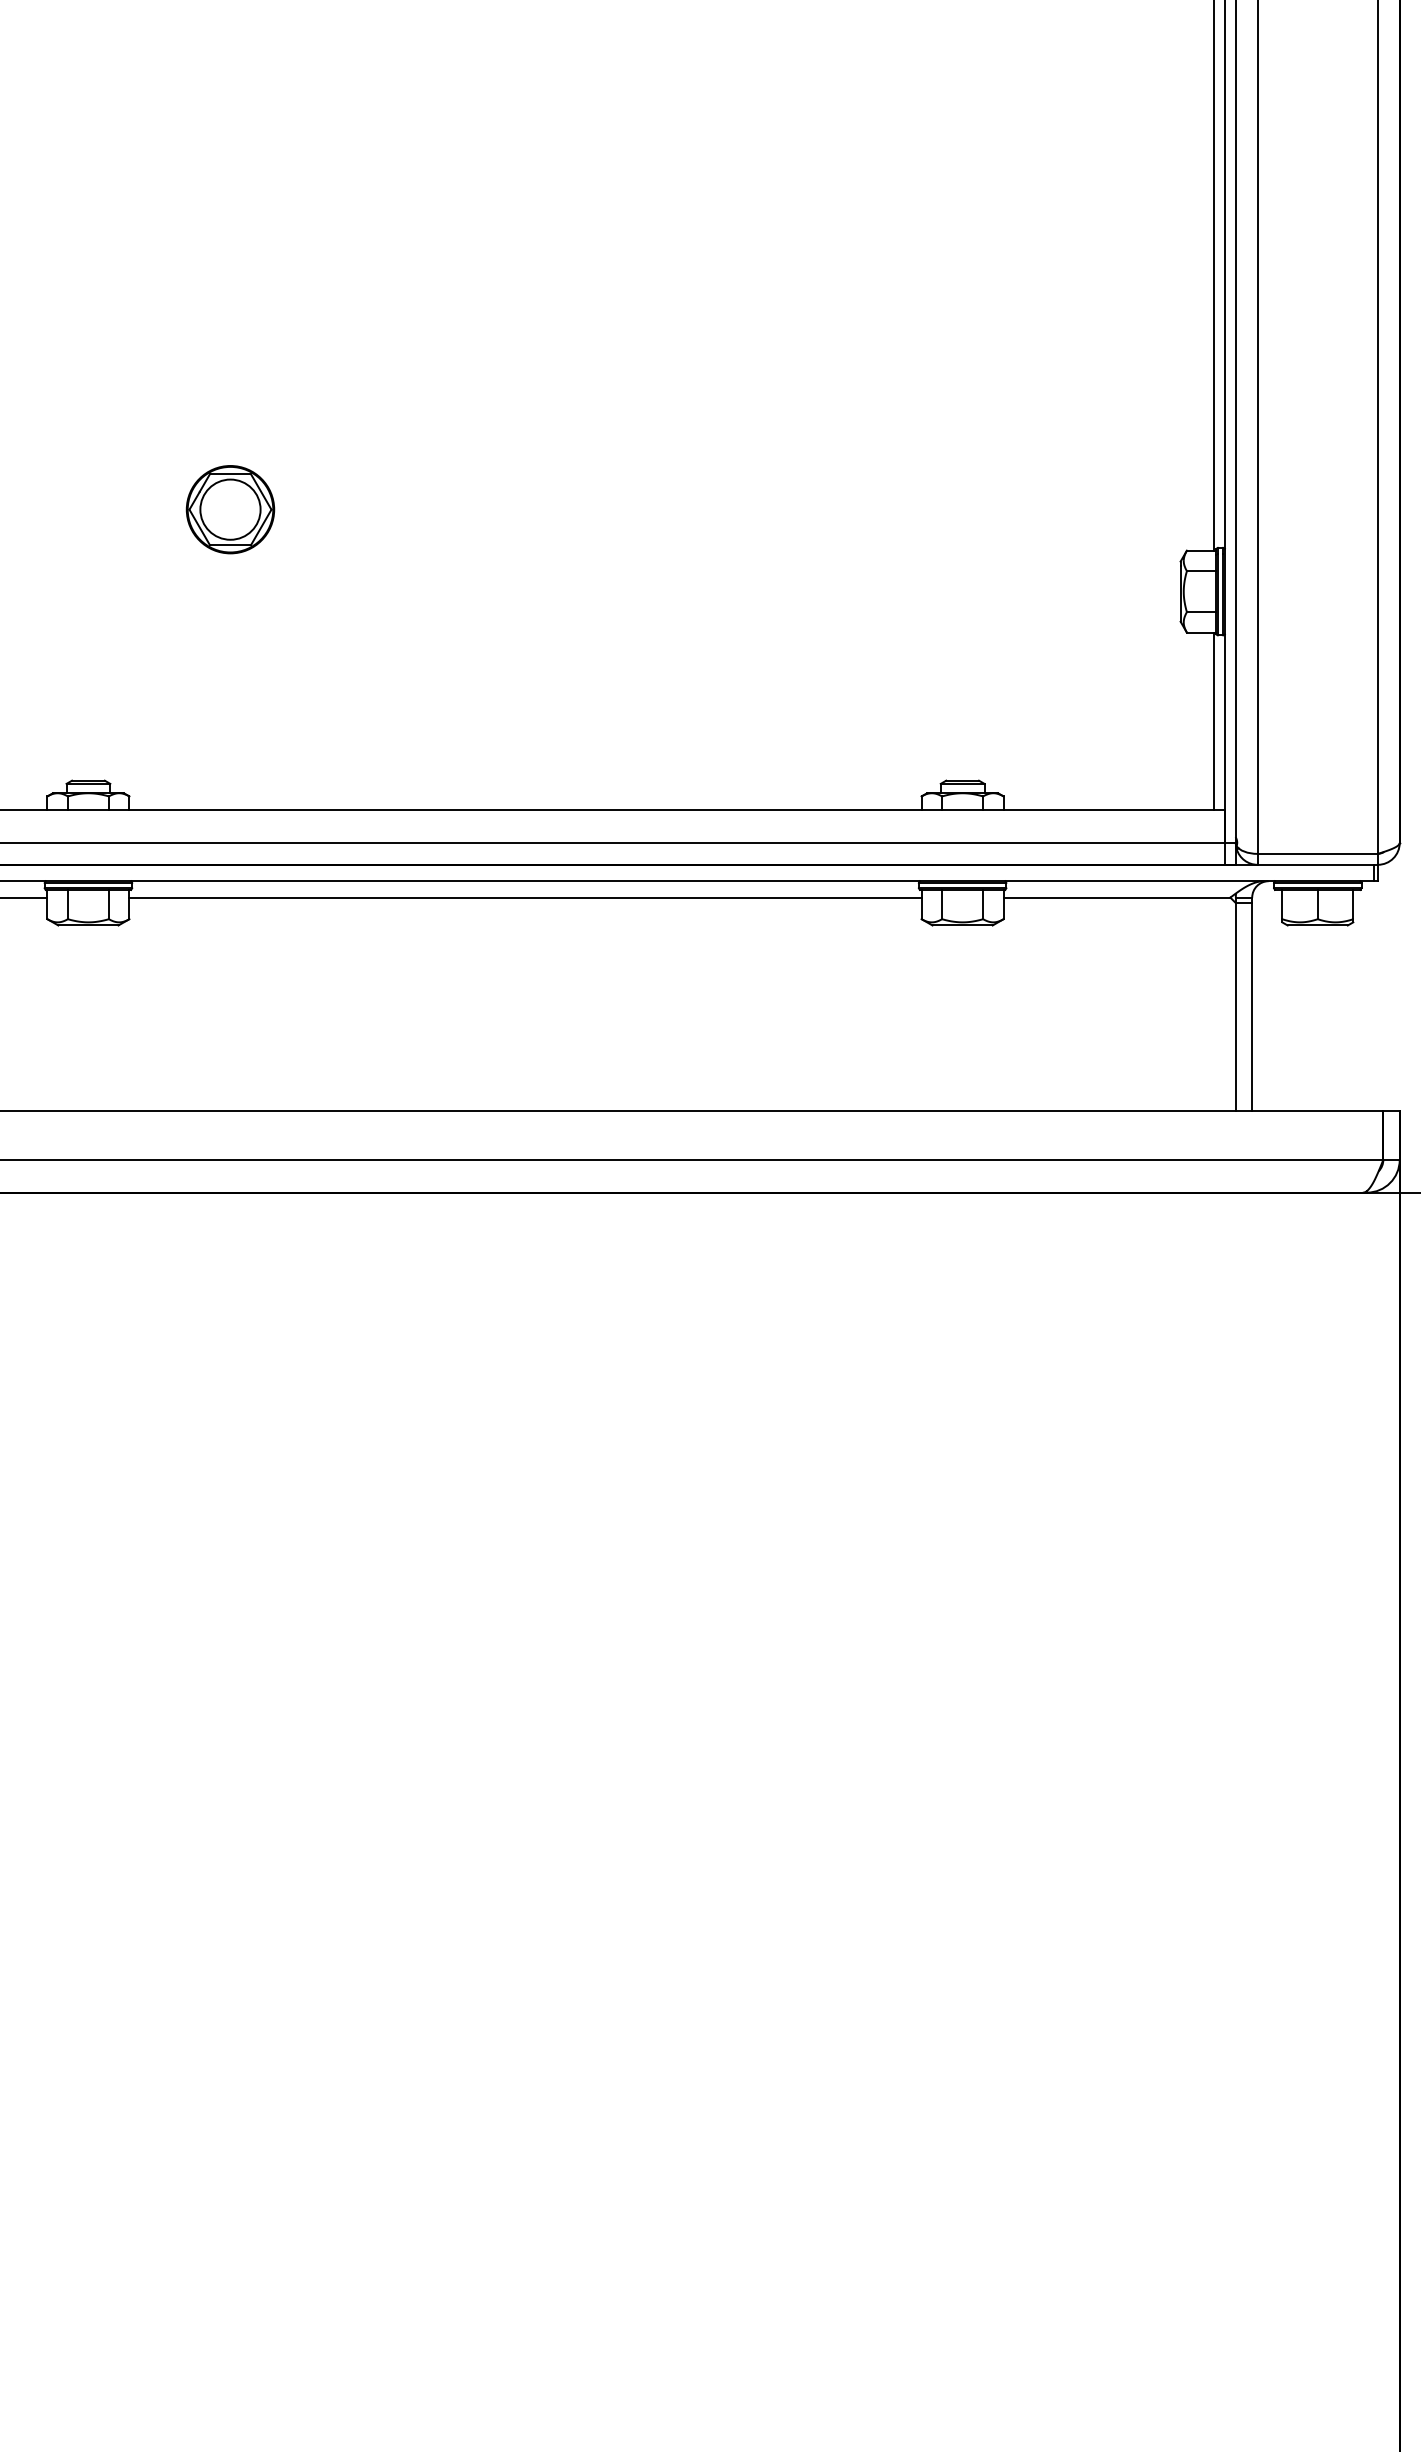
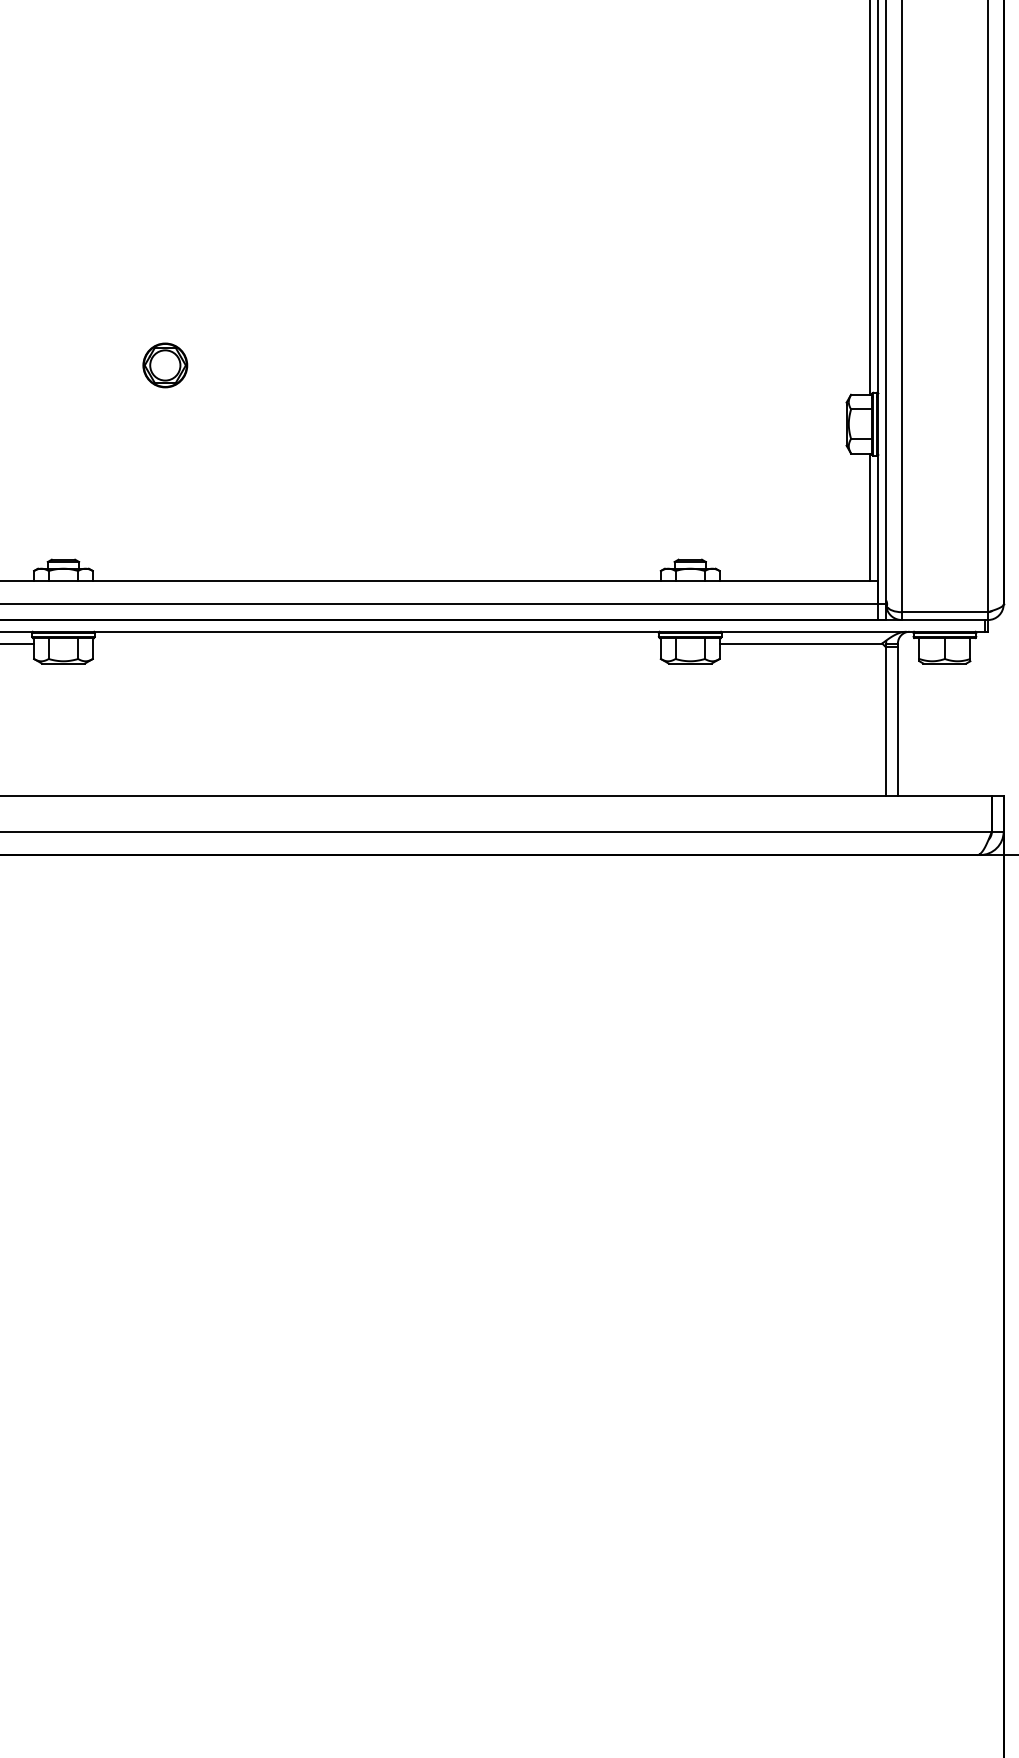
part: (230, 509) -> (165, 365), size x0.7
line: (525, 897) -> (376, 643), removed

